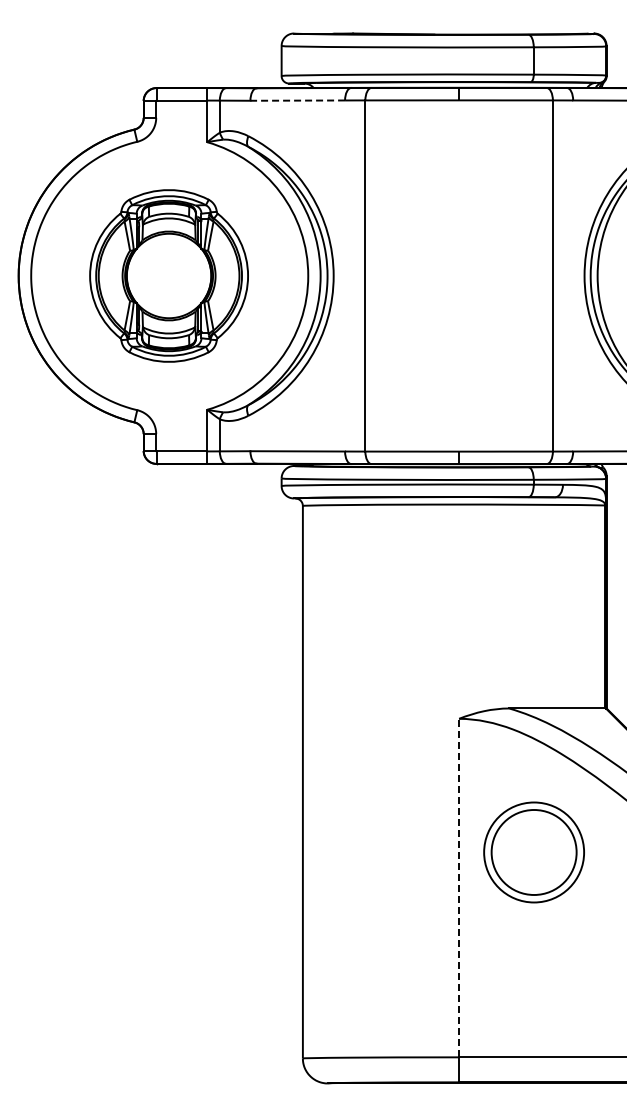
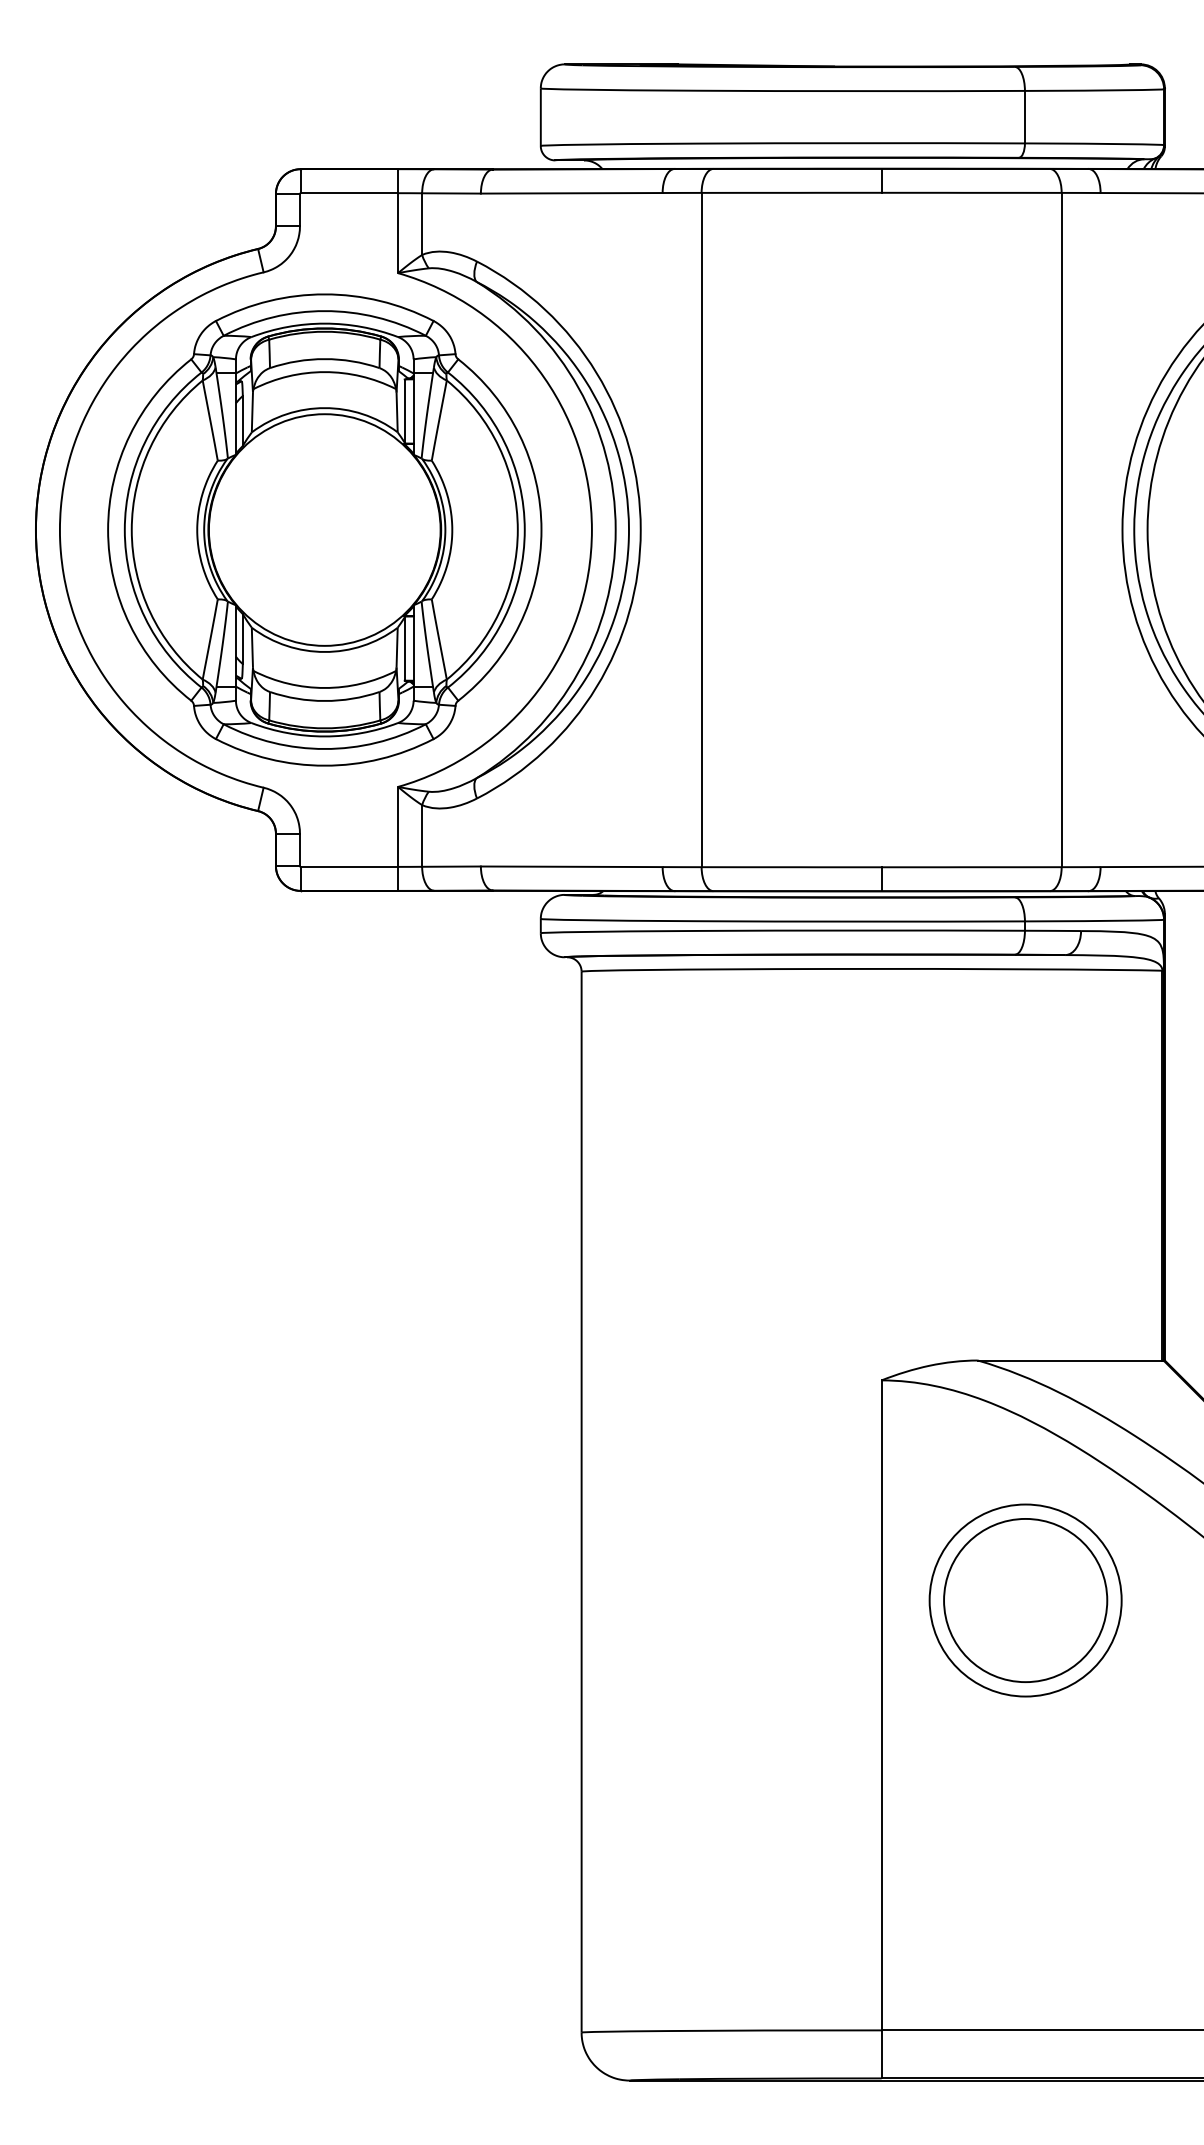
line: (297, 100) -> (571, 193), dashed -> solid
part: (168, 275) -> (323, 529), size x1.43
part: (533, 852) -> (1024, 1600), moved
line: (459, 887) -> (882, 1704), dashed -> solid

